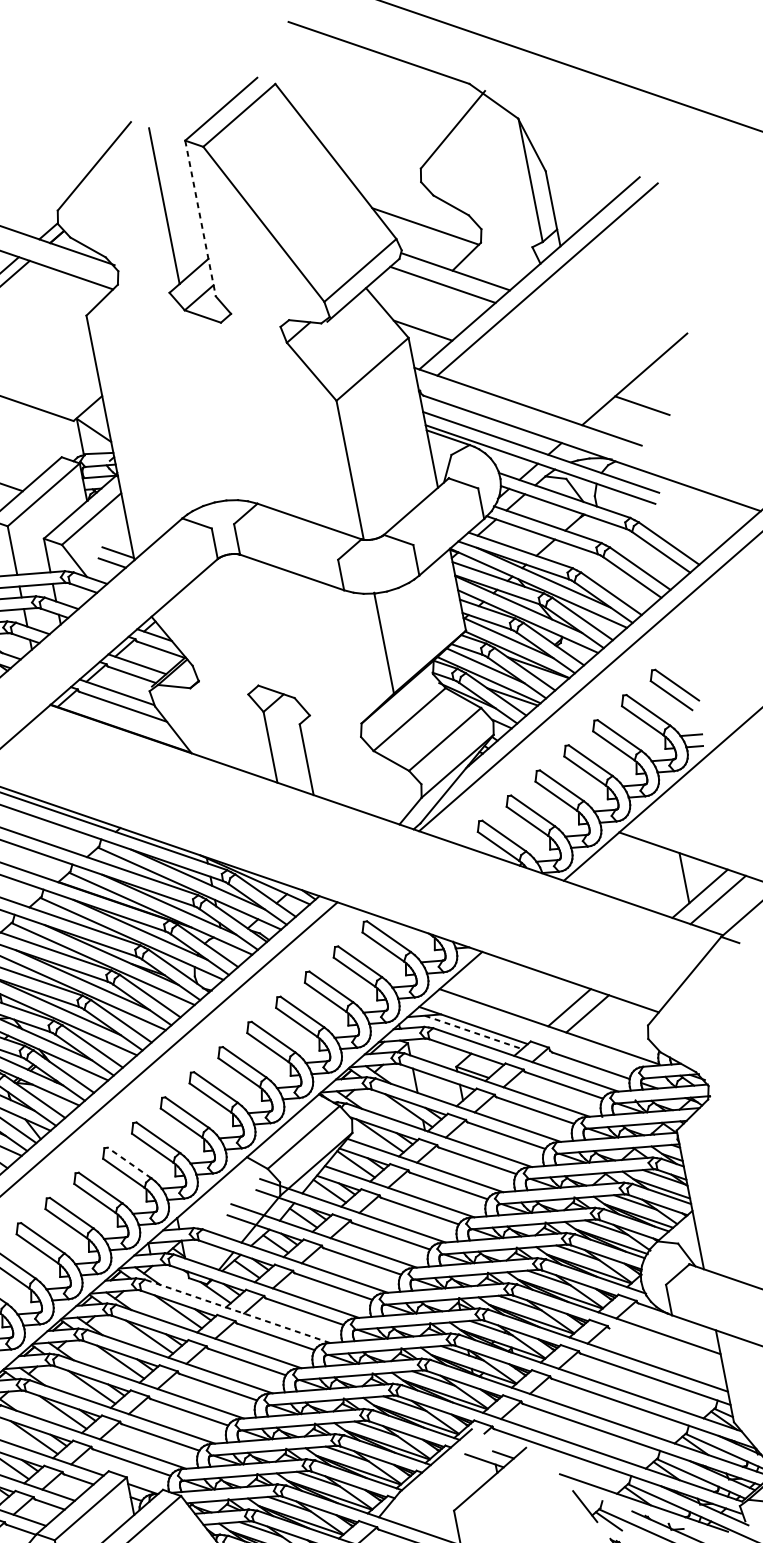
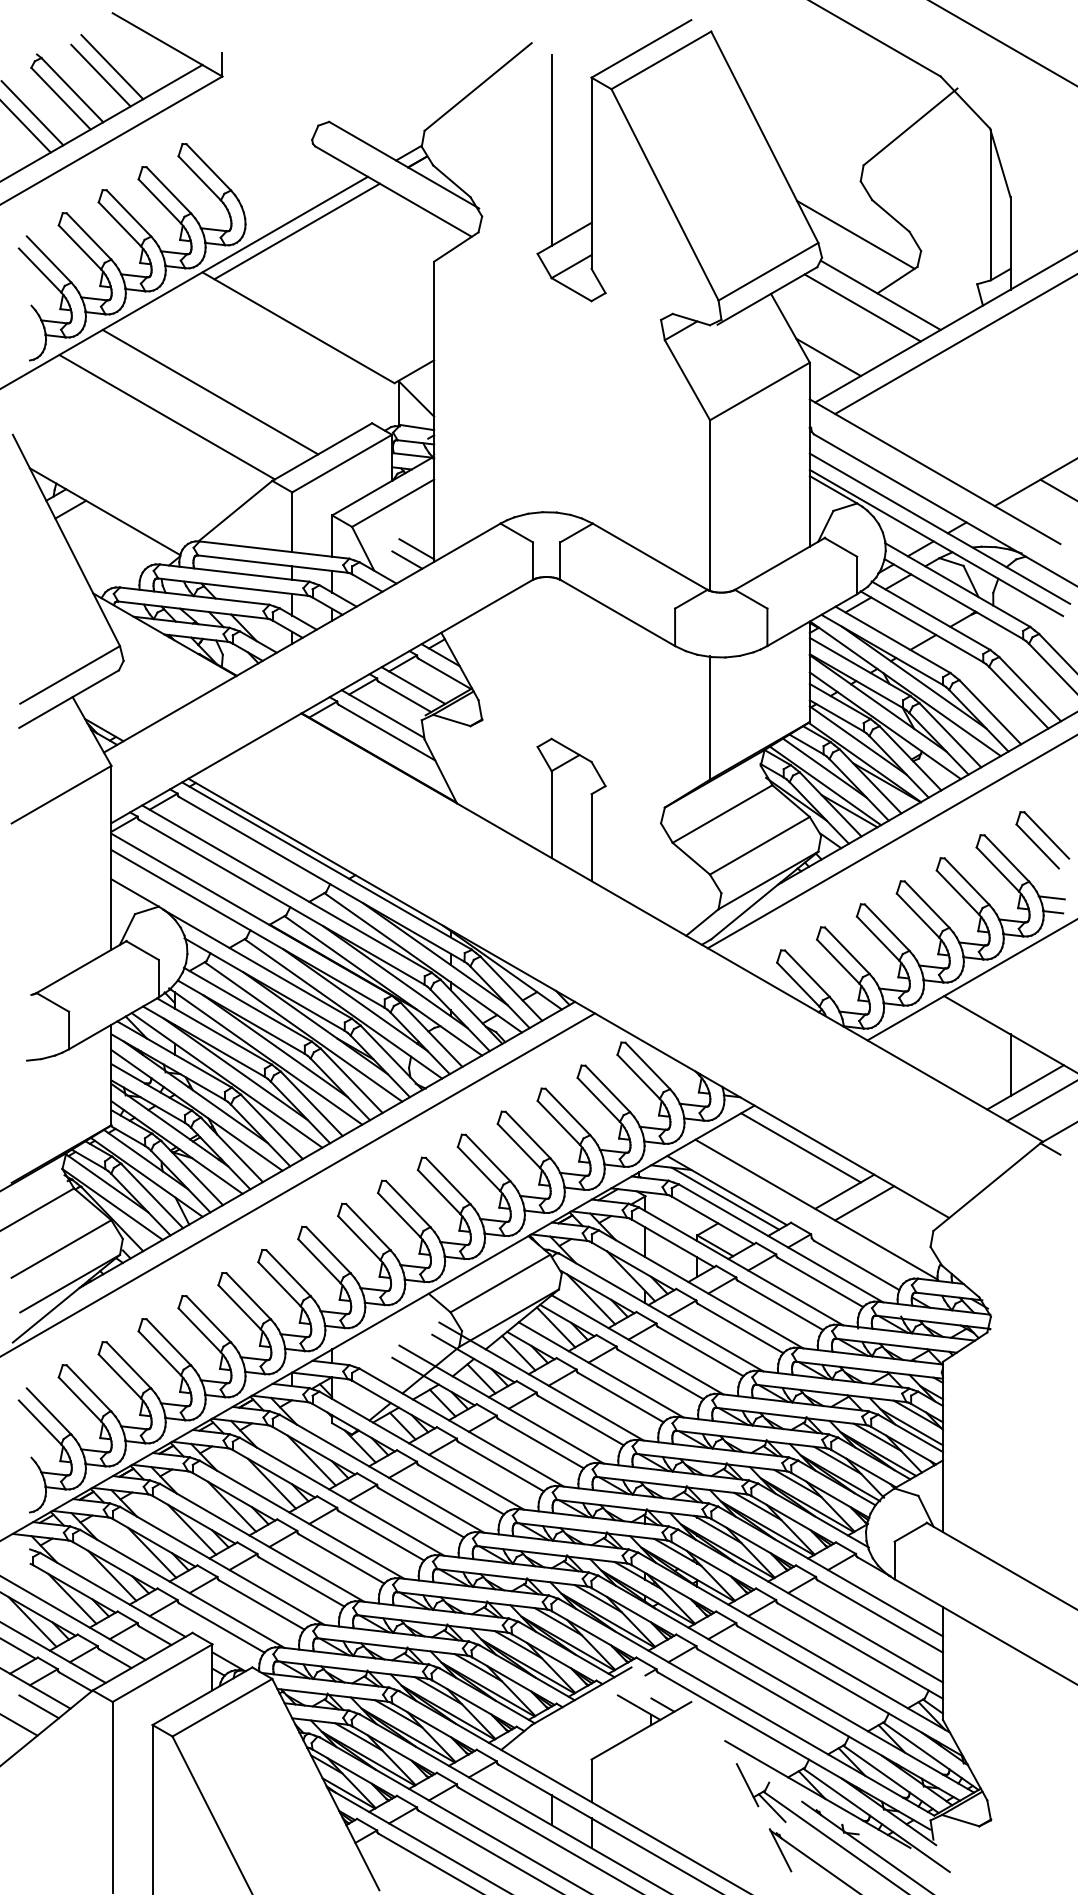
line: (200, 218) -> (591, 173), dashed -> solid
line: (526, 978) -> (800, 1147), added
line: (473, 1032) -> (725, 1198), dashed -> solid
line: (129, 1162) -> (288, 1272), dashed -> solid
line: (237, 1311) -> (381, 1473), dashed -> solid
line: (665, 1348) -> (879, 1616), added

